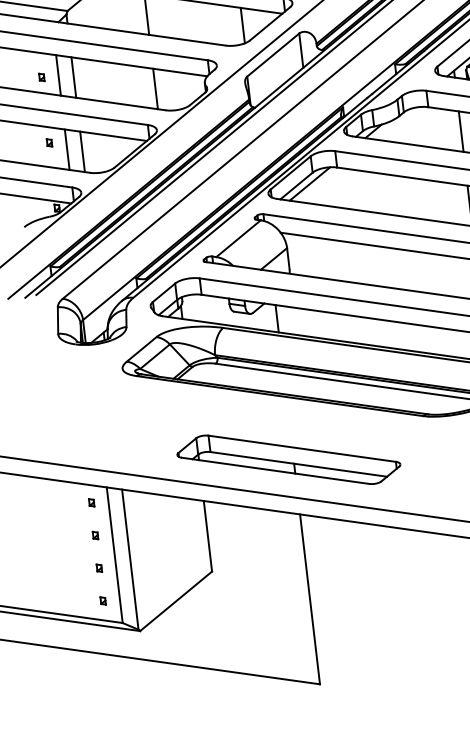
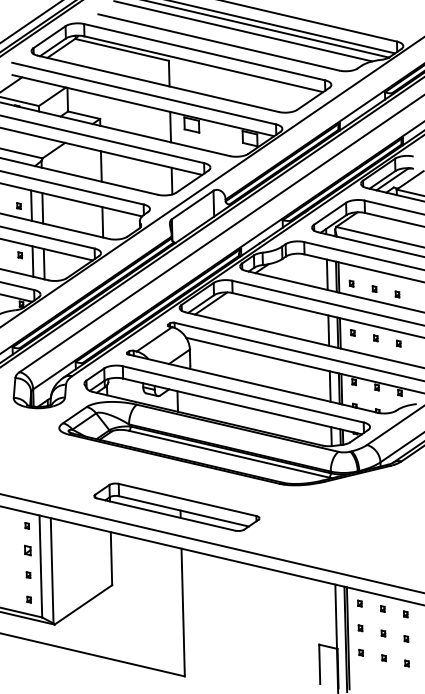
part: (94, 535) -> (27, 550), size x1.6

